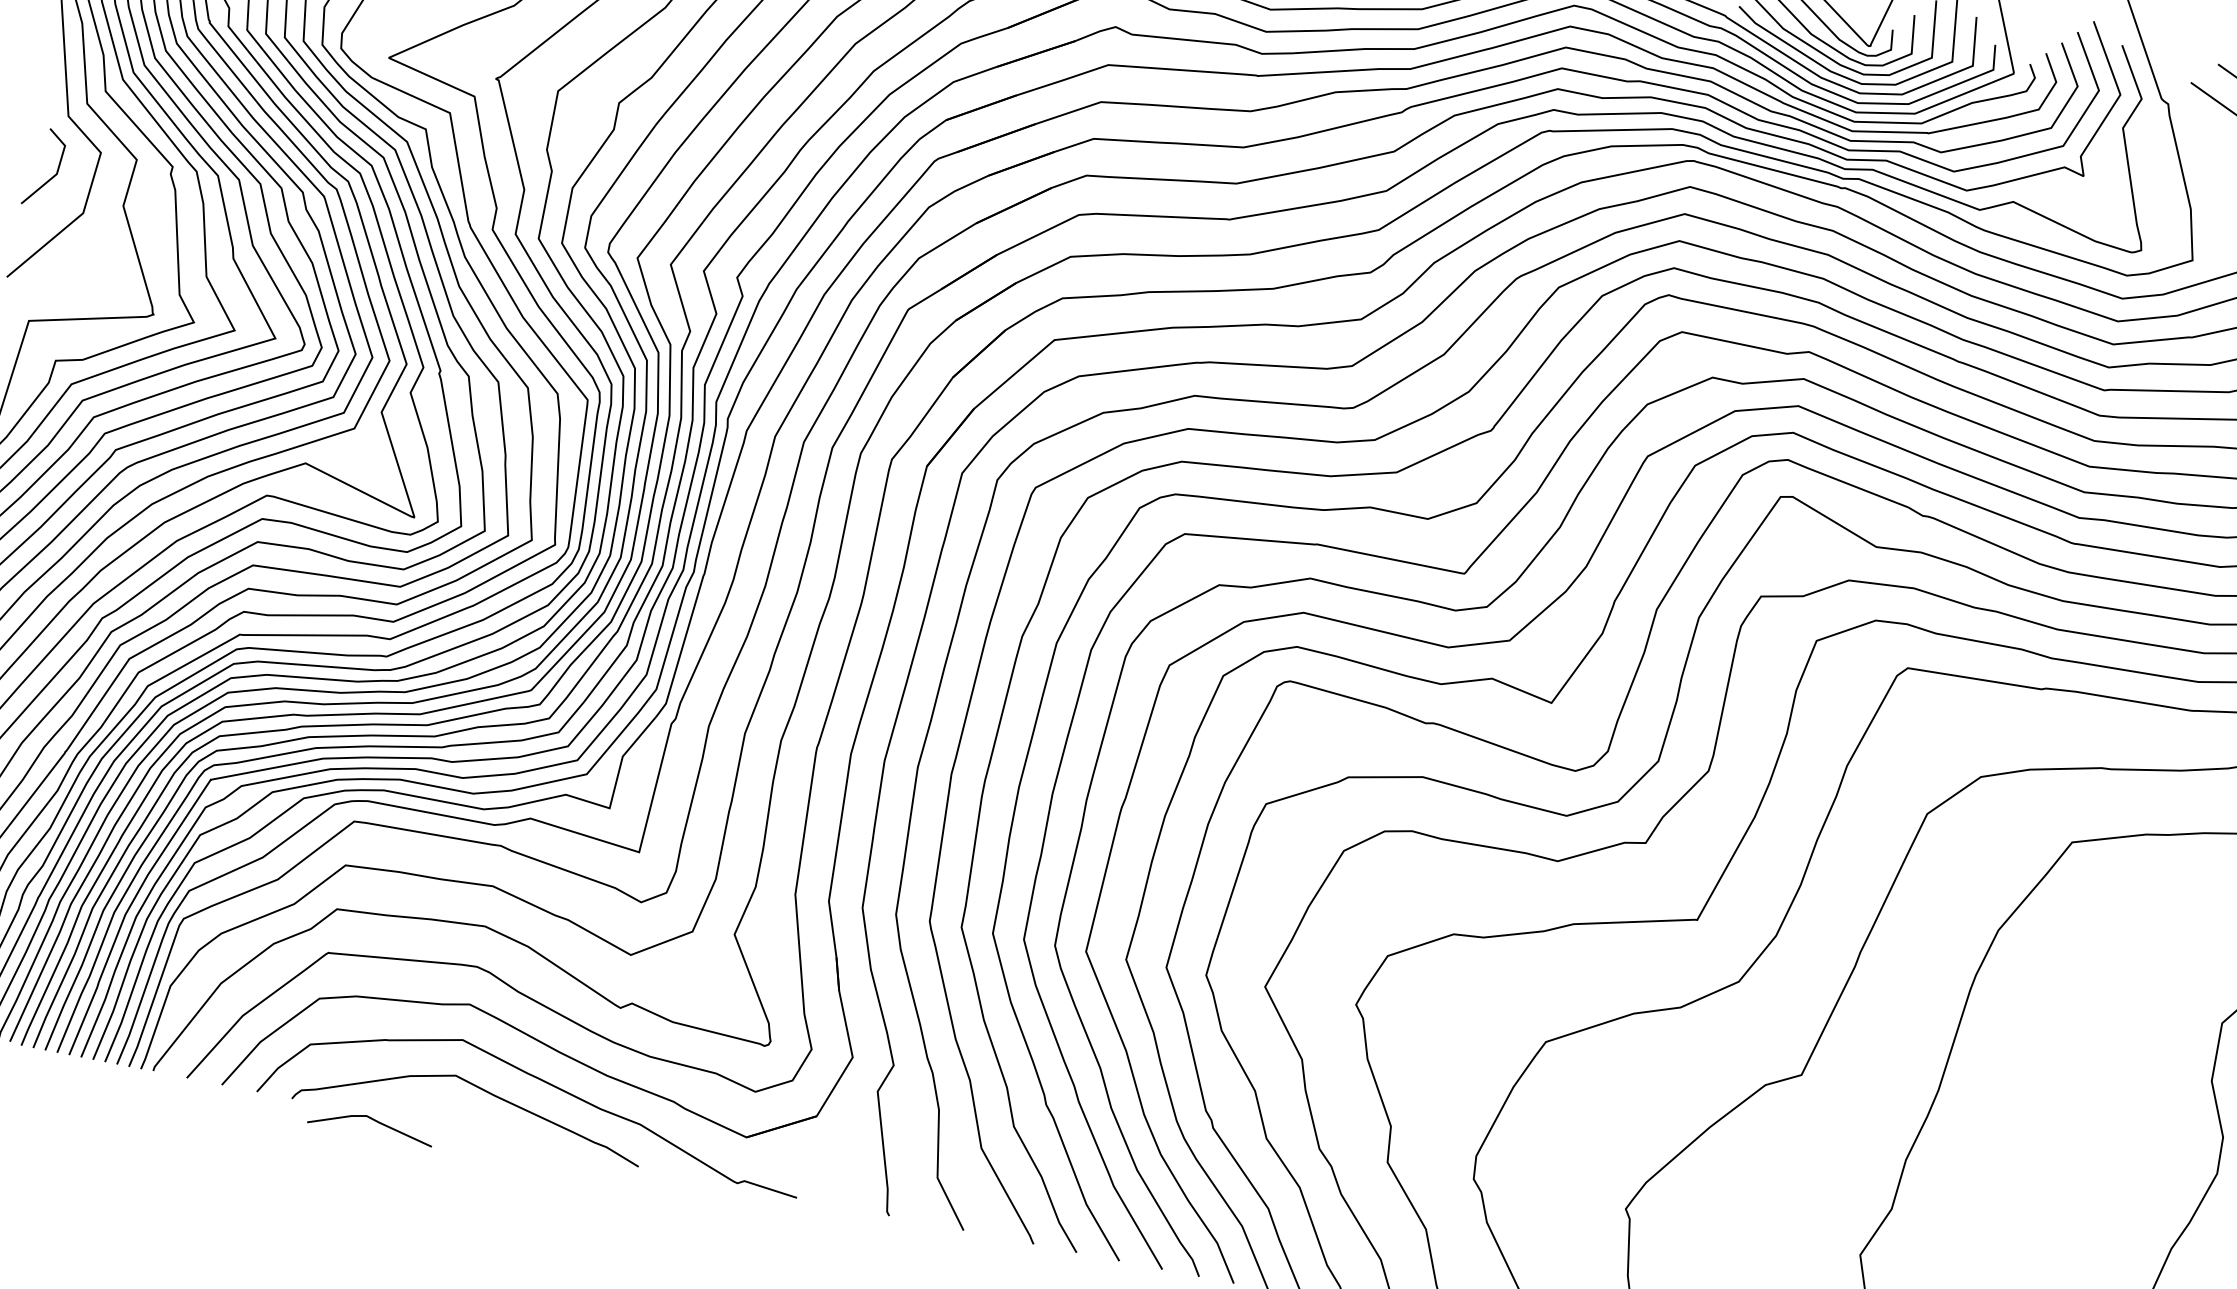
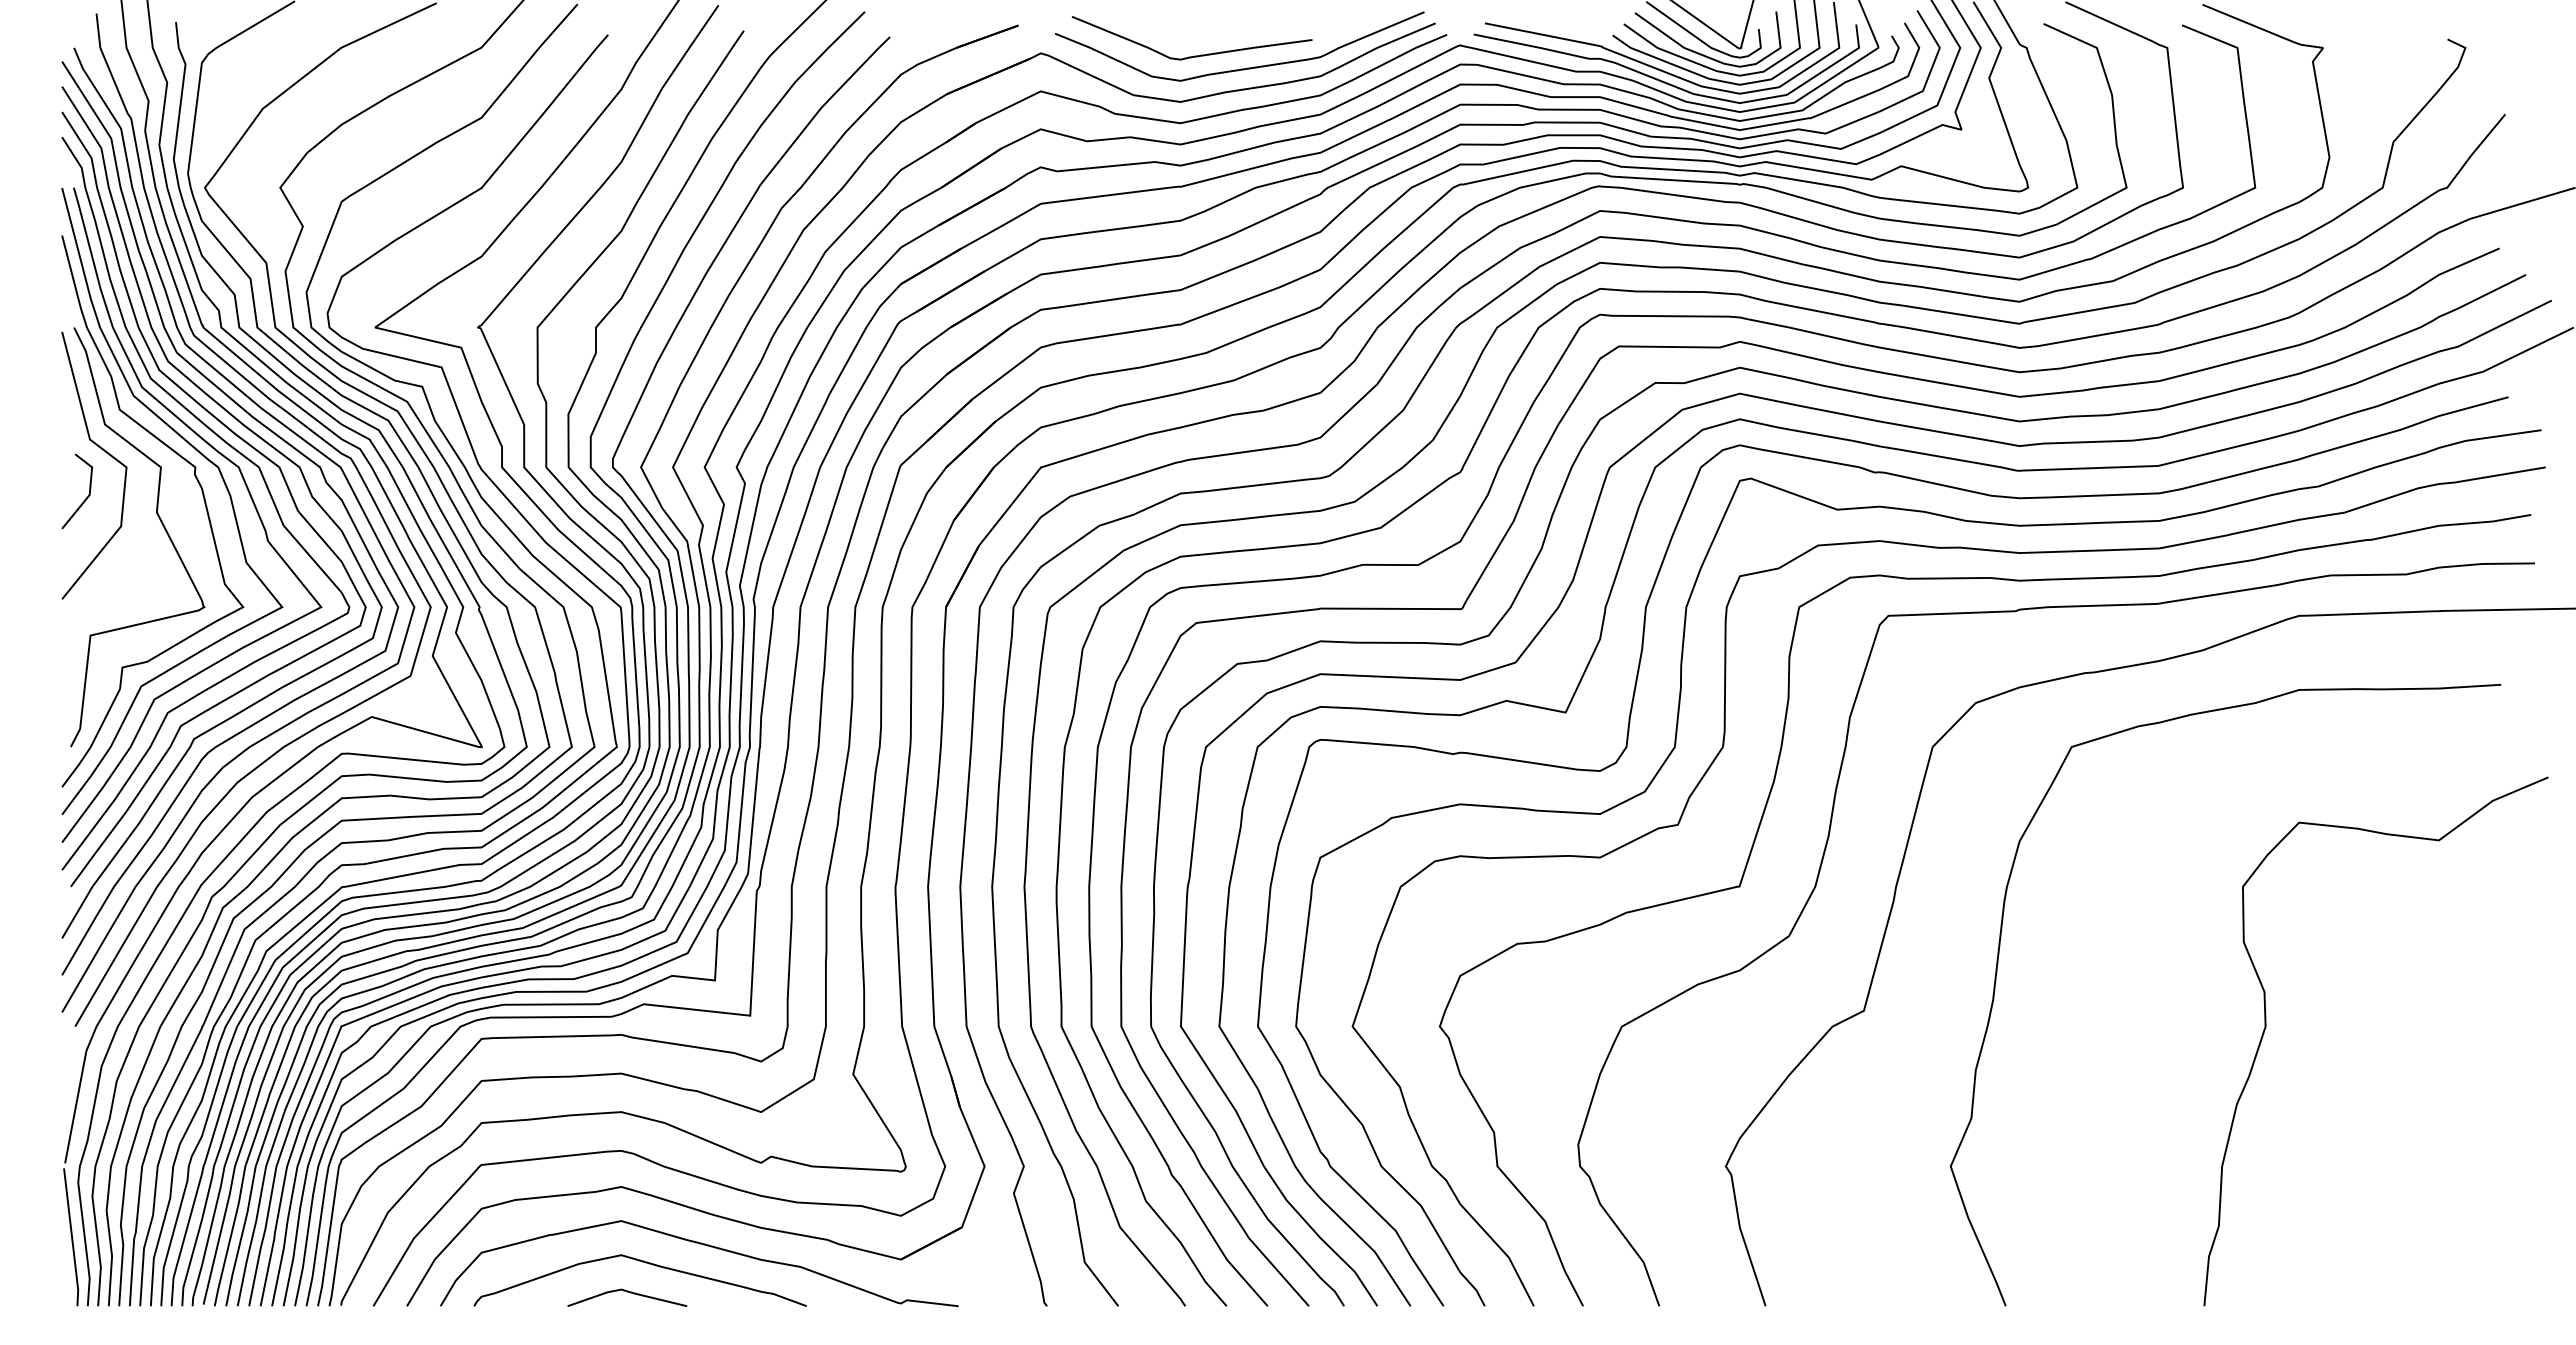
line: (372, 1120) -> (627, 1292), moved

